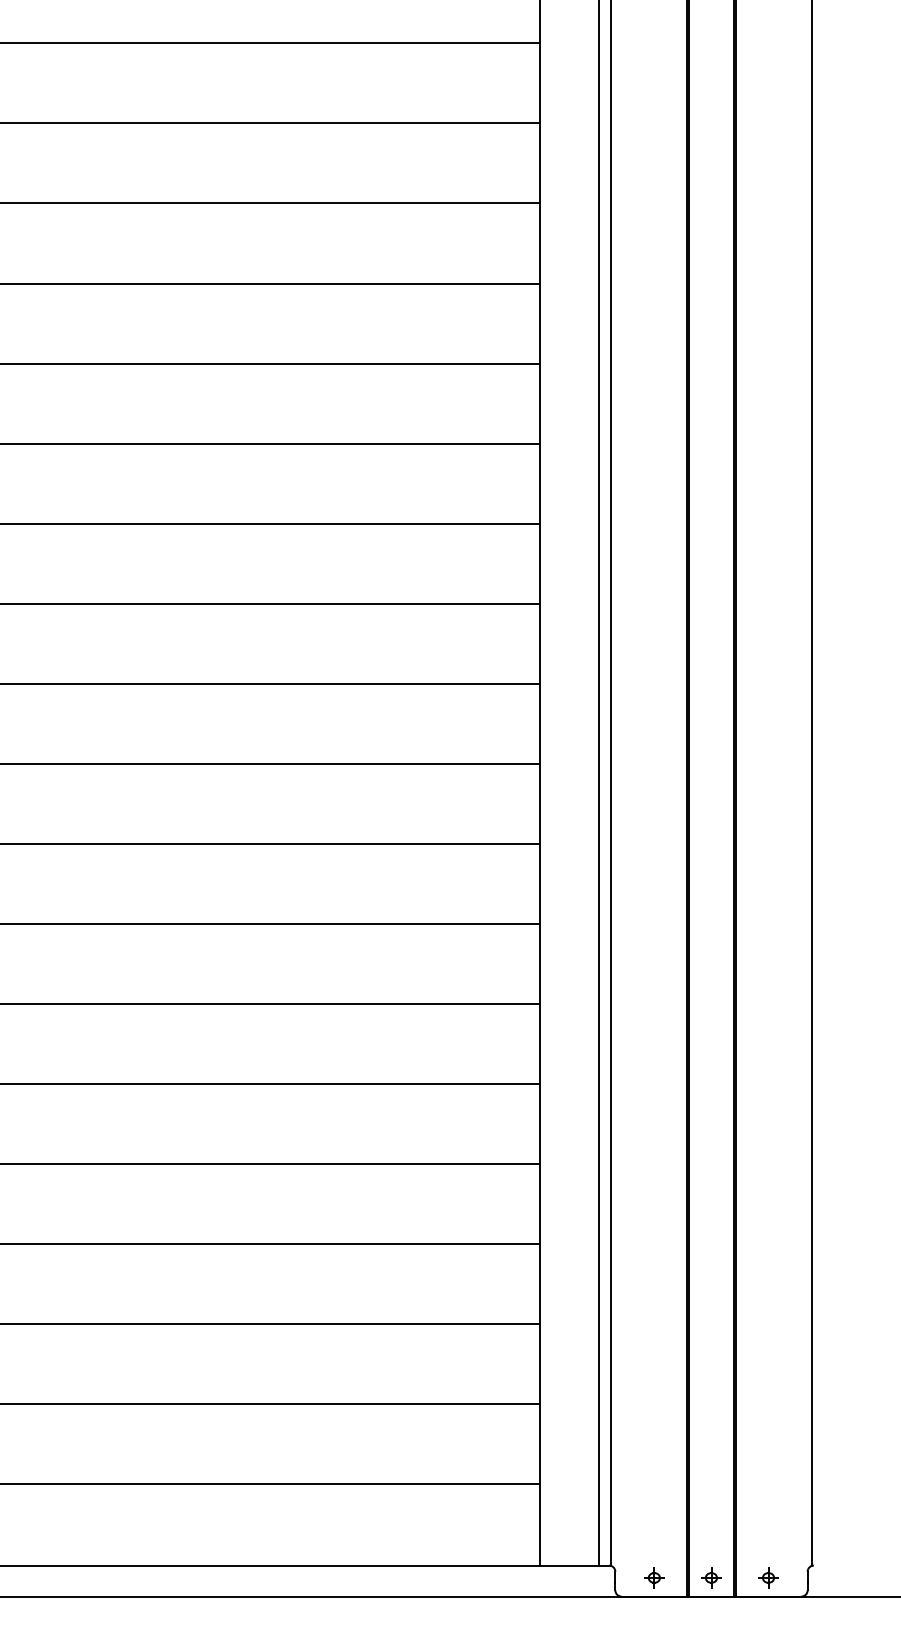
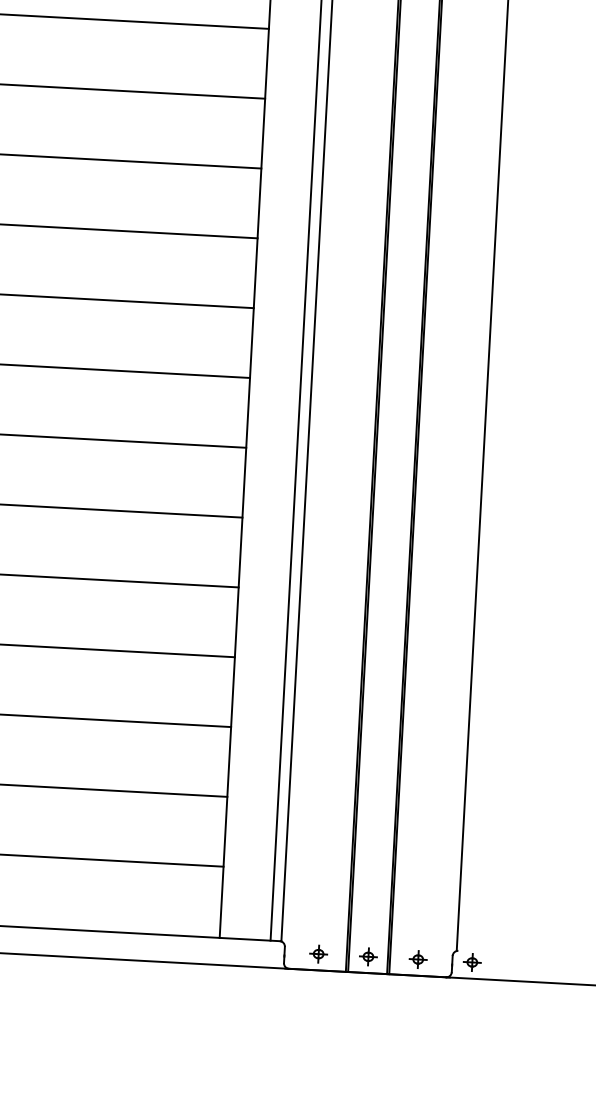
part: (830, 1577) -> (472, 962), added

